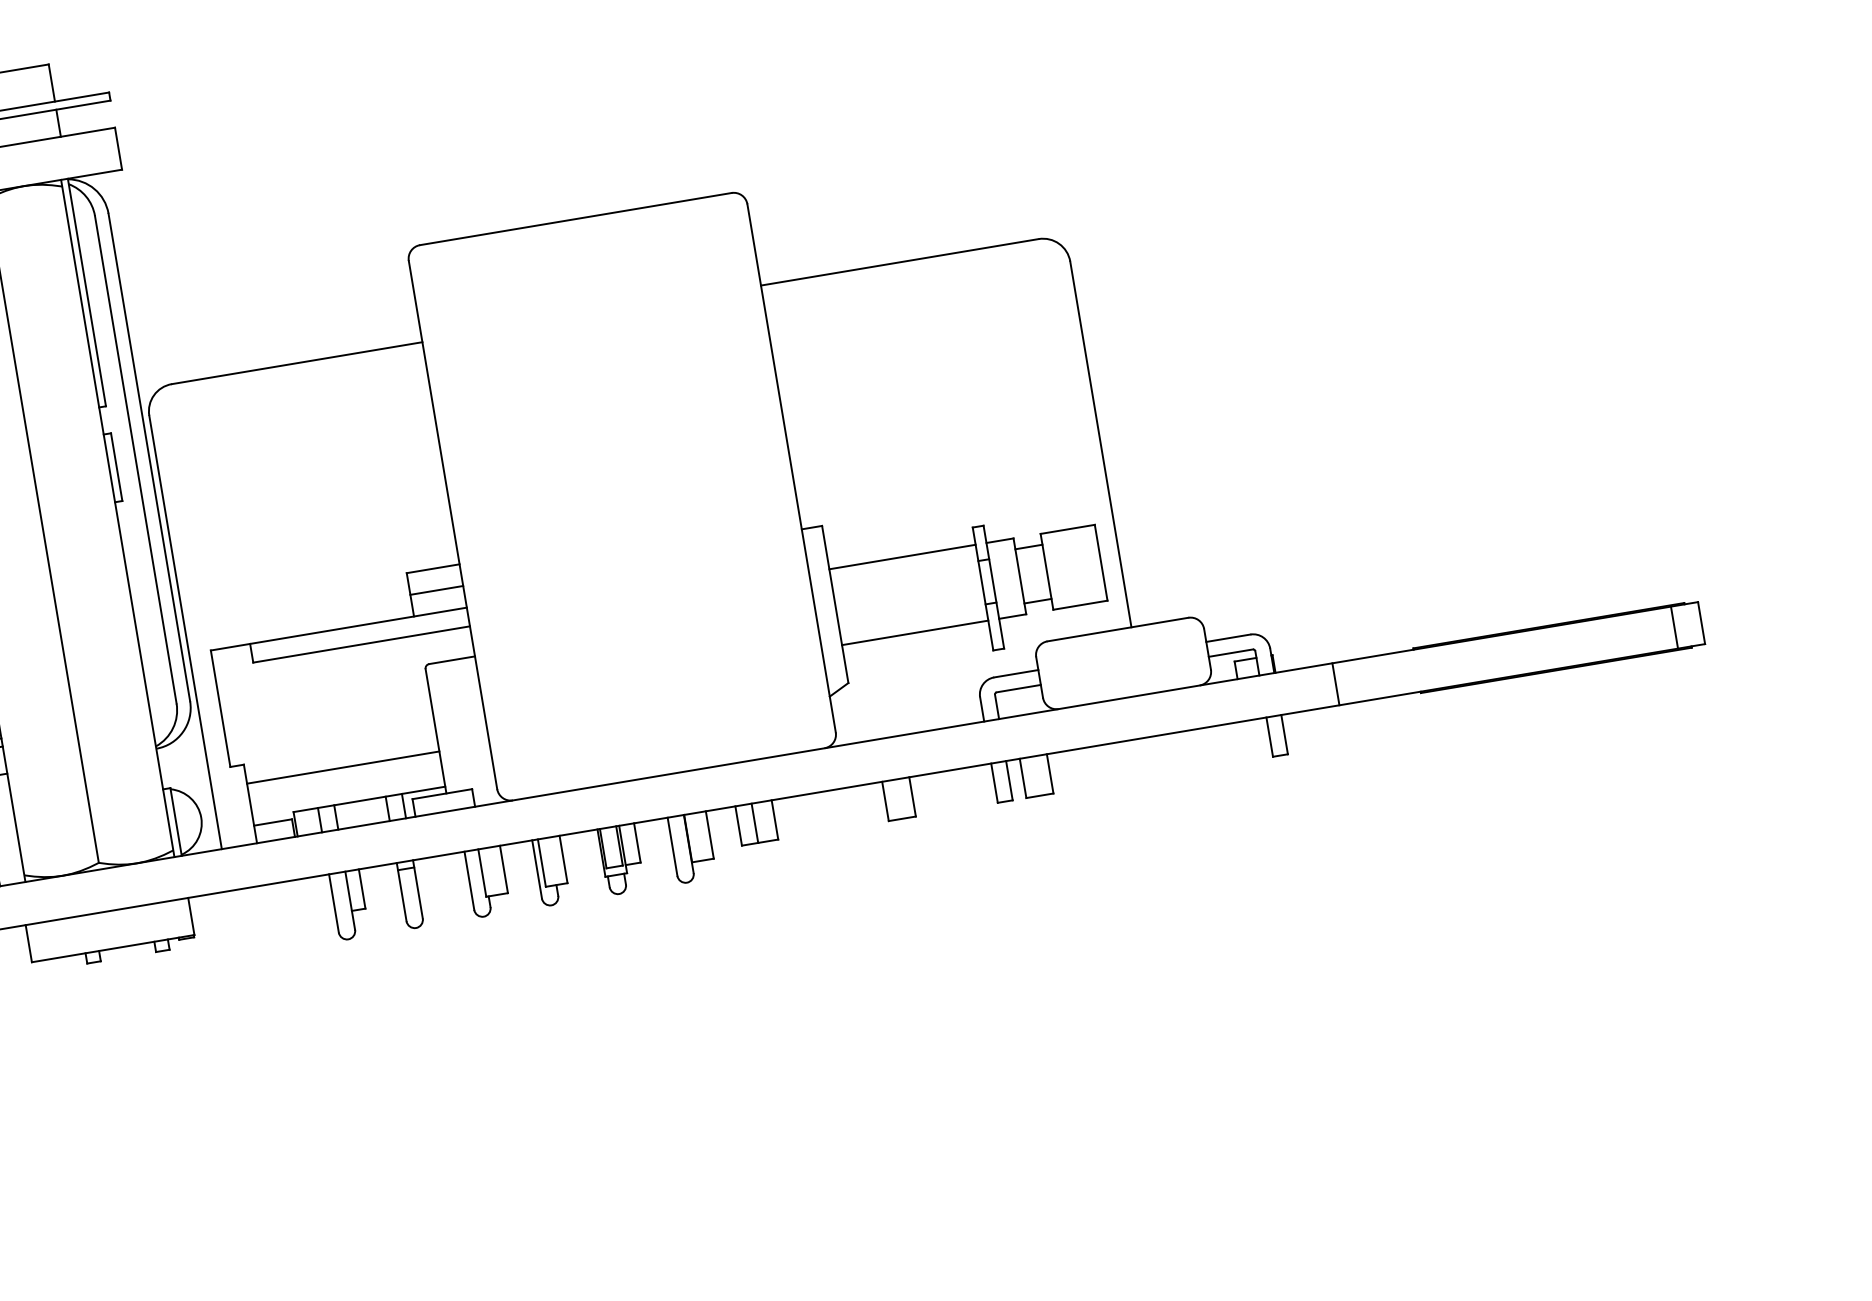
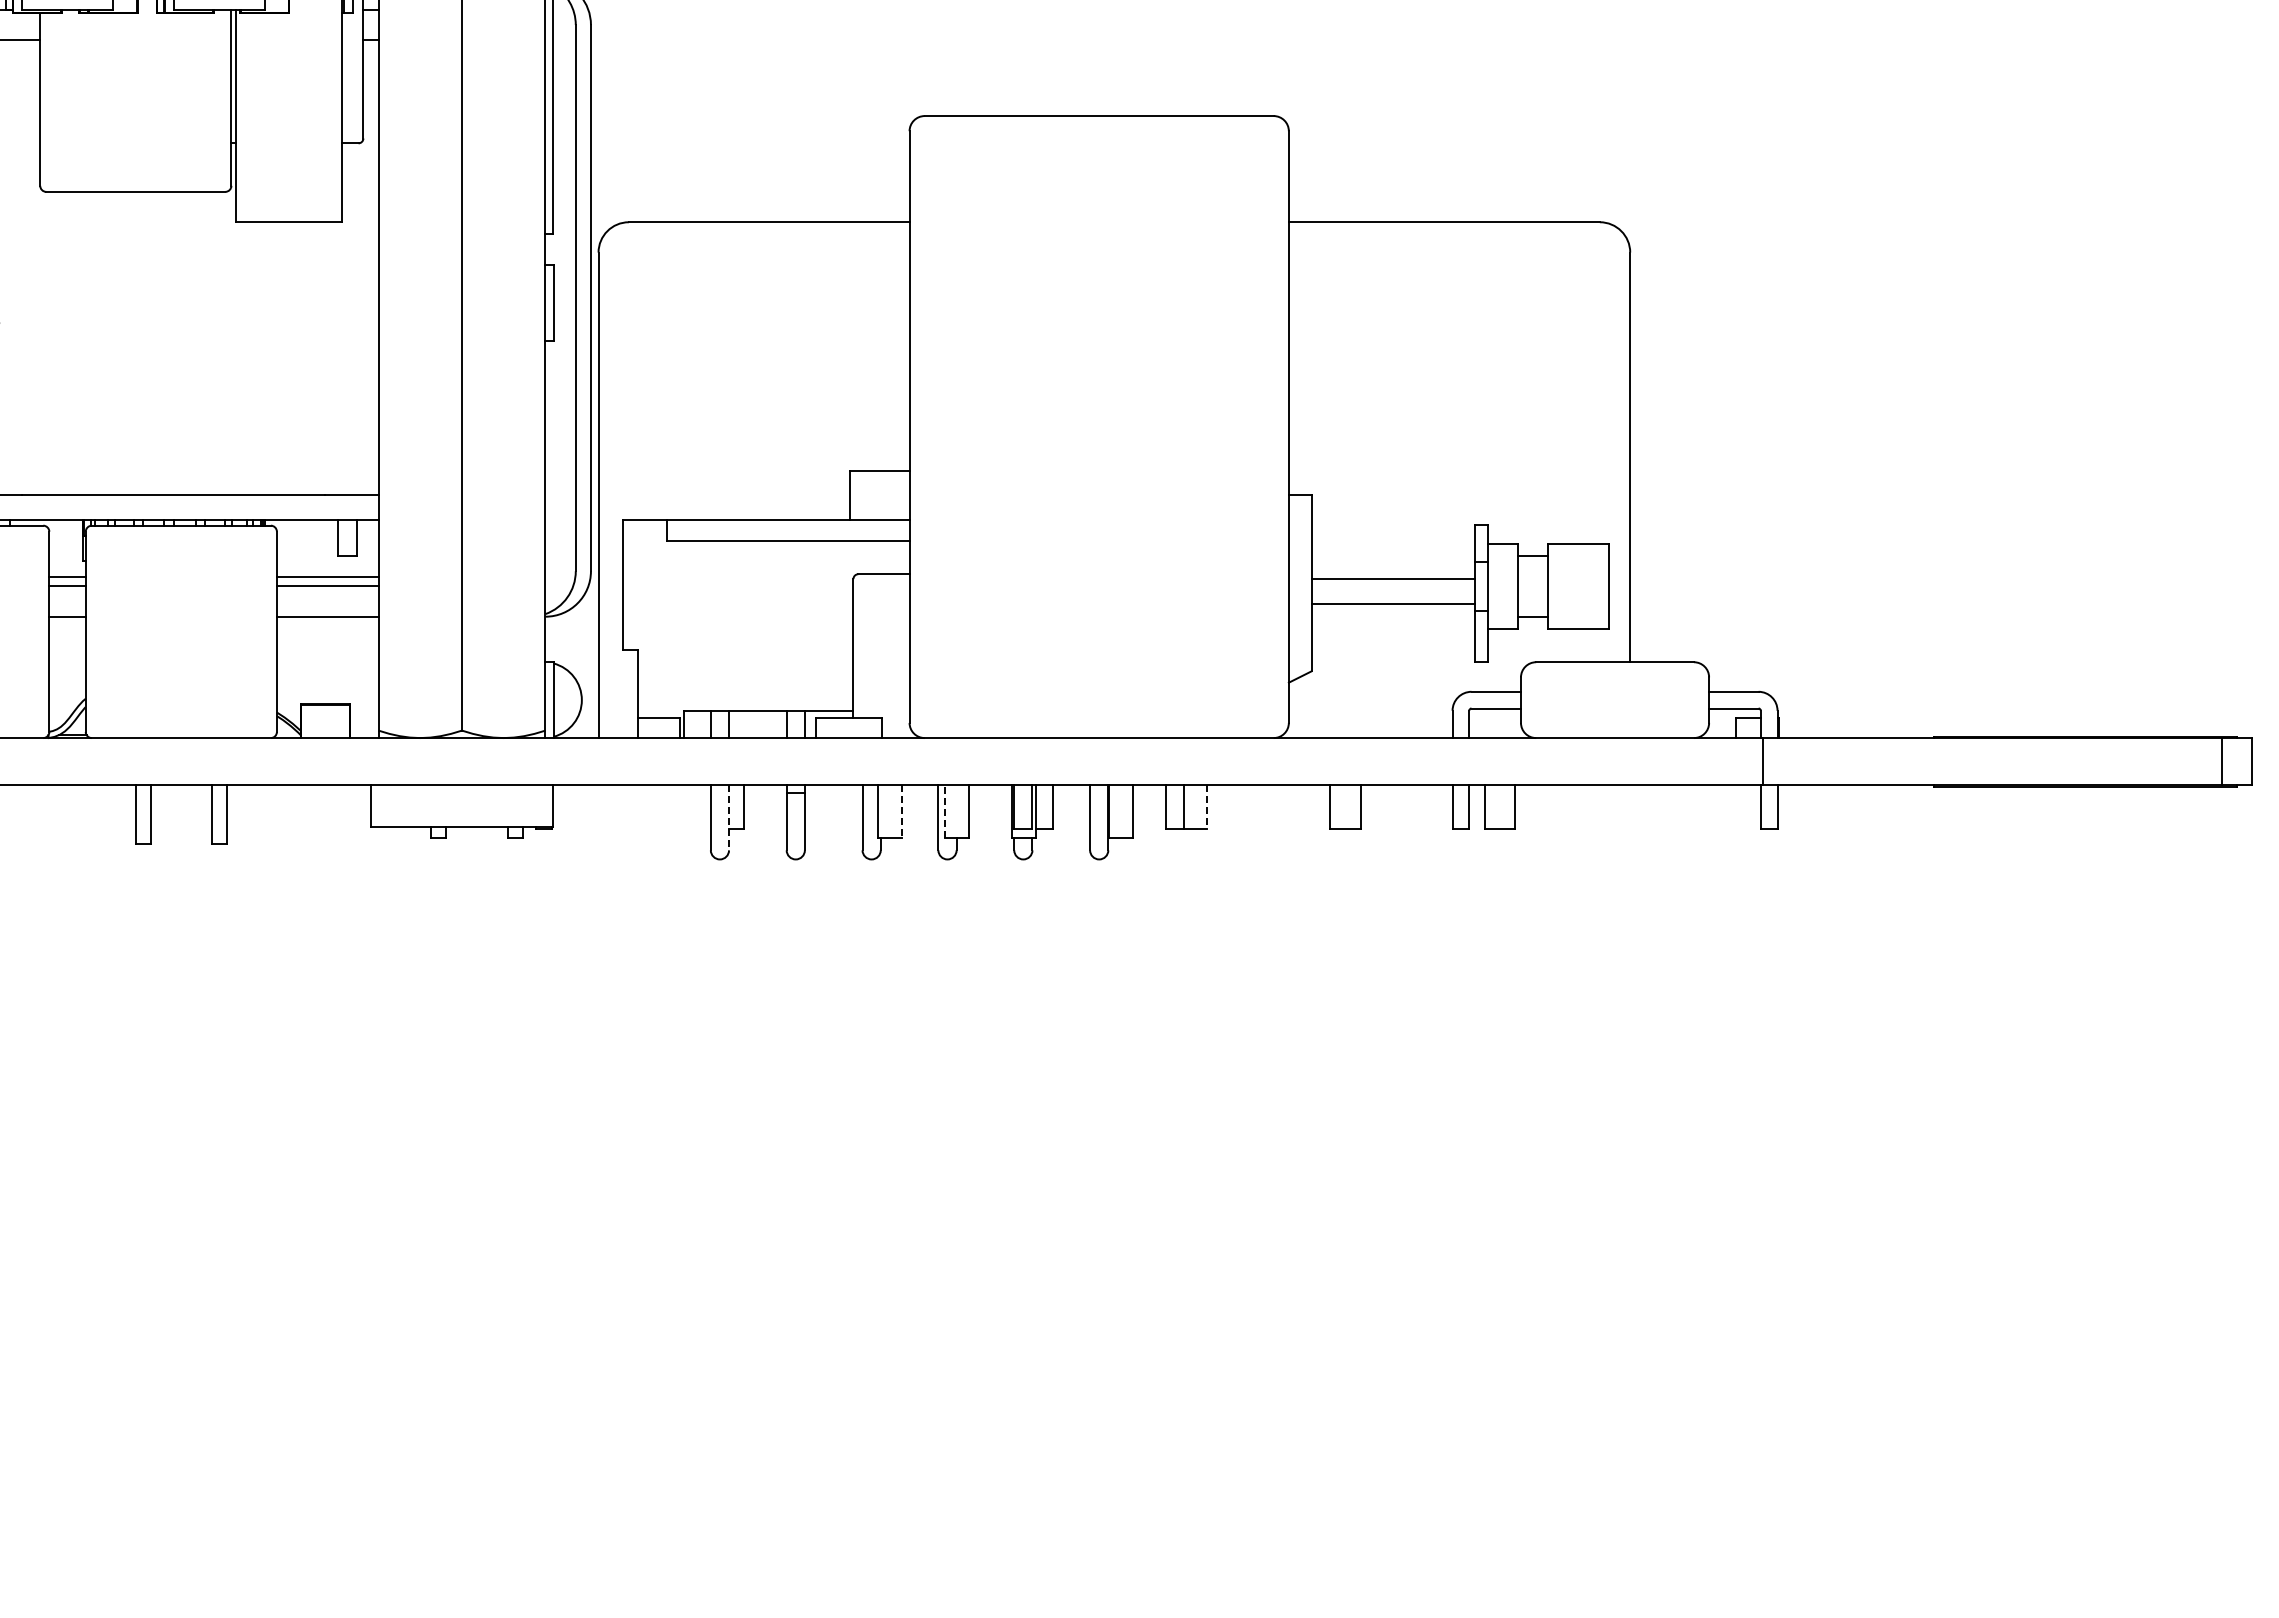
line: (902, 556) -> (1393, 603), moved
line: (436, 590) -> (879, 495), removed
line: (915, 632) -> (1393, 578), moved
line: (1335, 684) -> (1762, 761), moved
line: (343, 767) -> (745, 671), removed
line: (774, 820) -> (1206, 807), solid -> dashed
line: (541, 863) -> (944, 811), solid -> dashed
line: (504, 869) -> (902, 811), solid -> dashed
line: (350, 900) -> (729, 817), solid -> dashed

